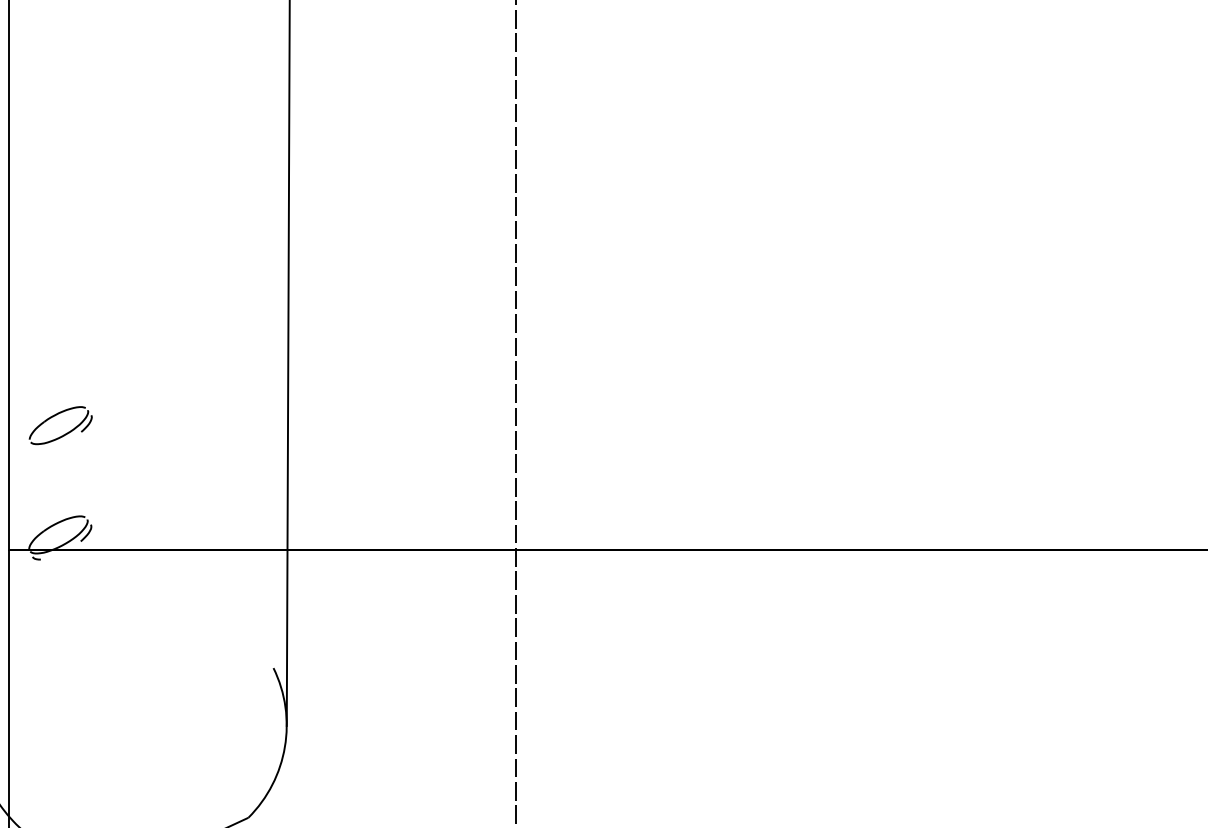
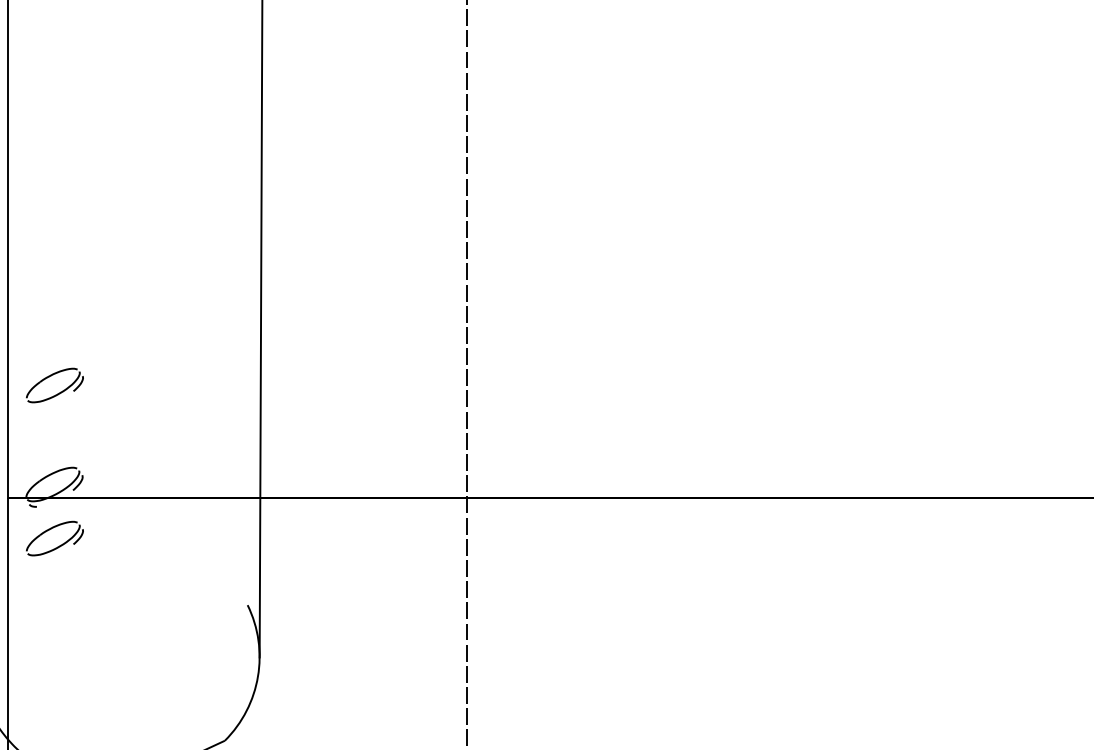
part: (65, 602) -> (59, 545), added

